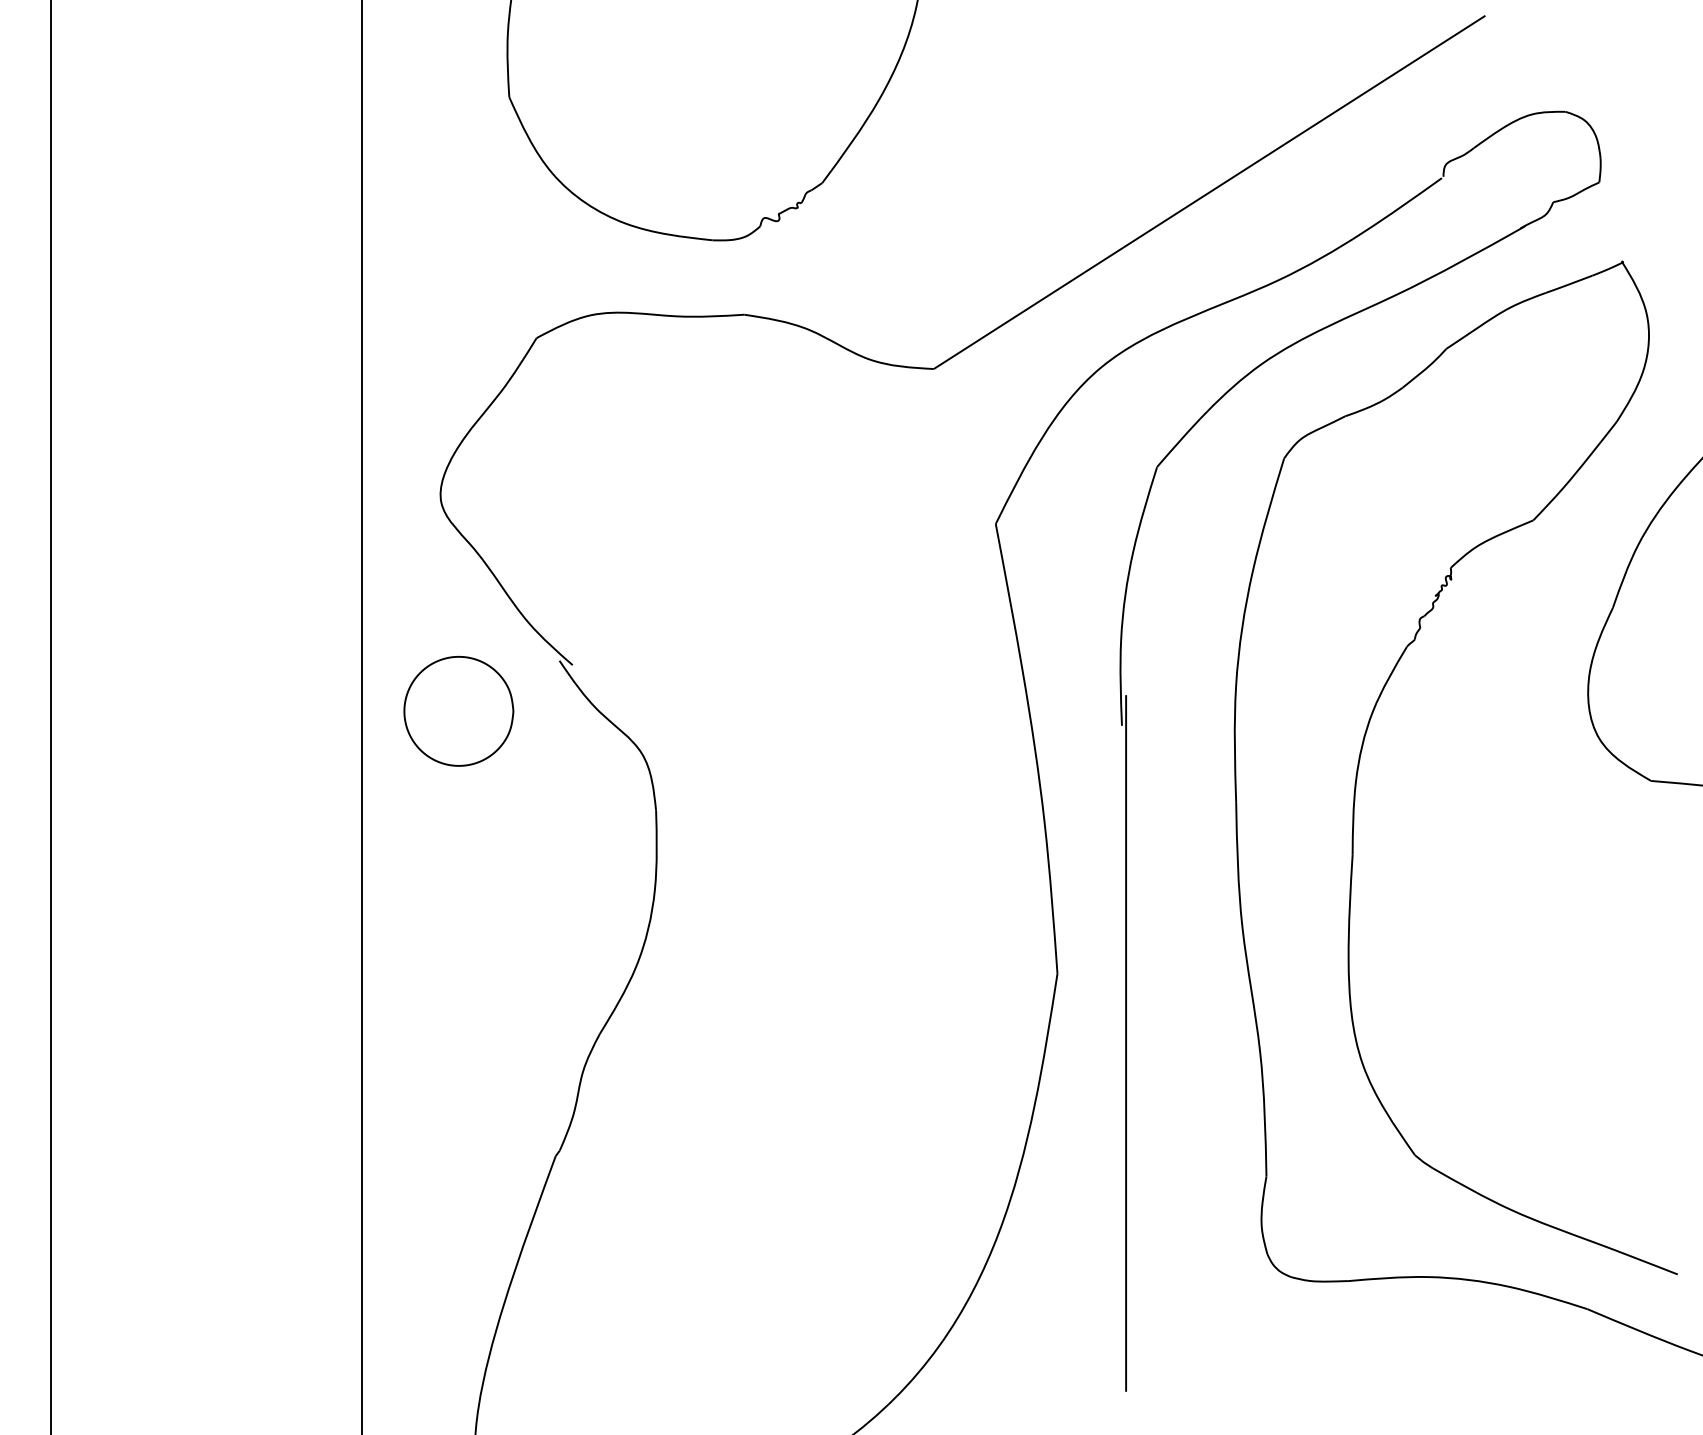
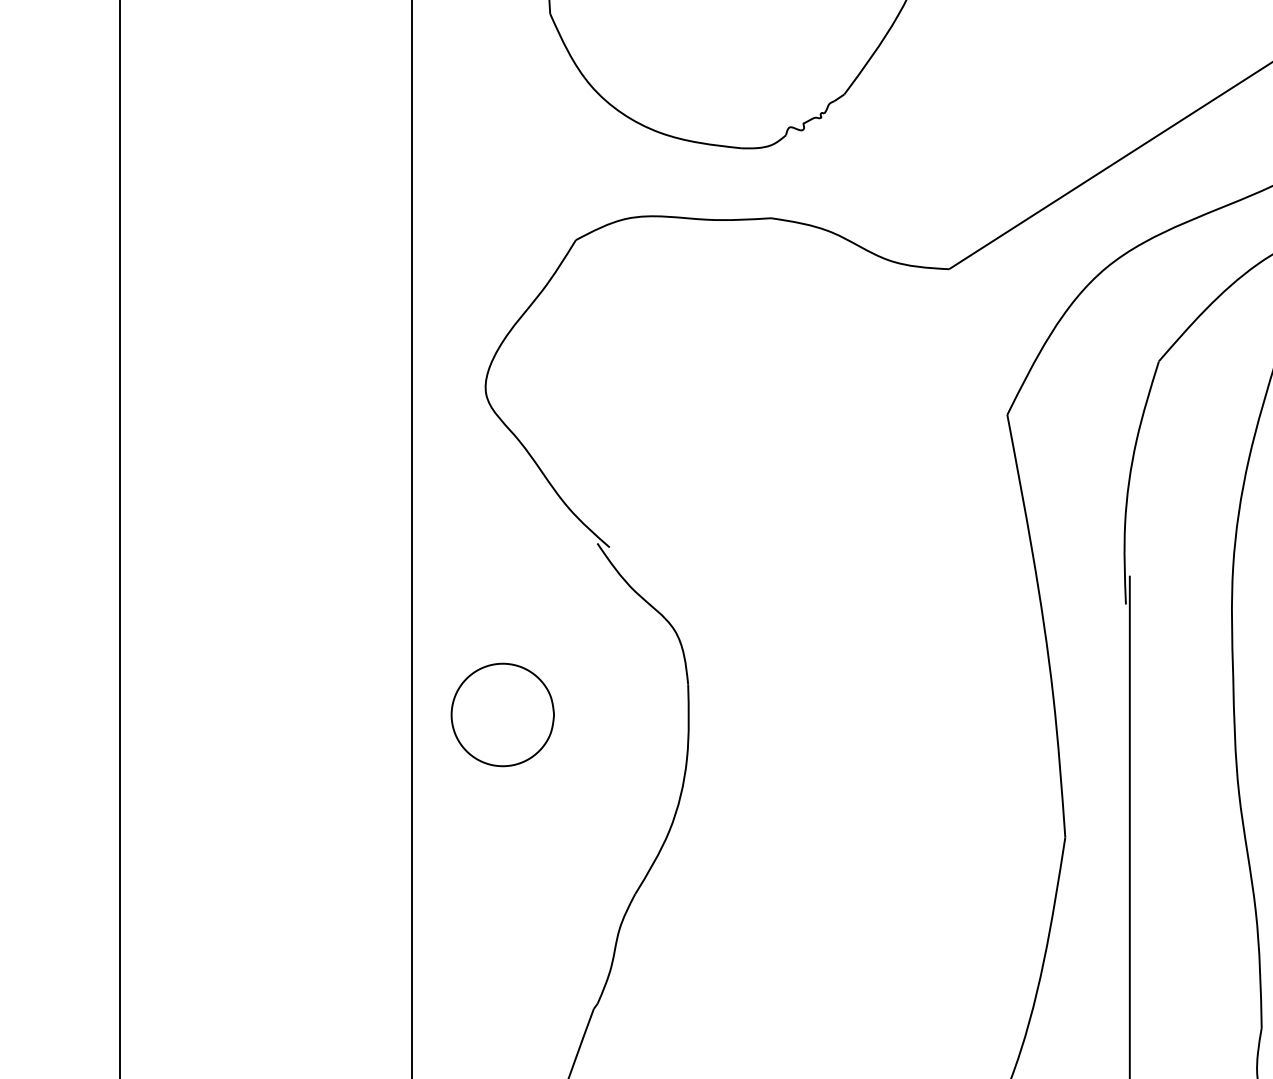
part: (458, 711) -> (502, 715), moved

